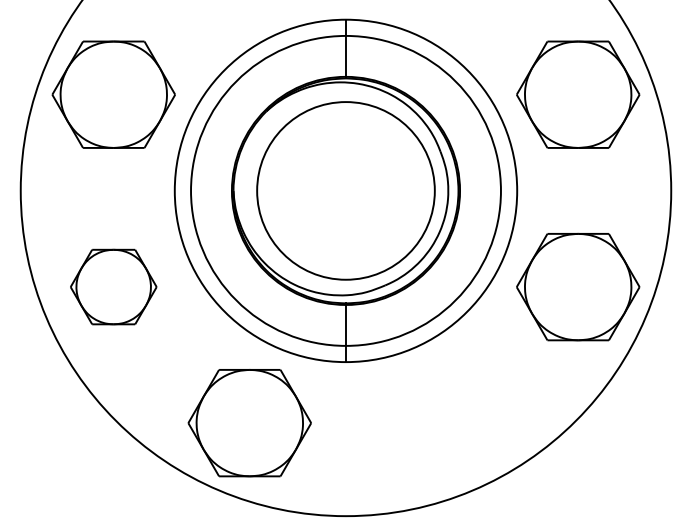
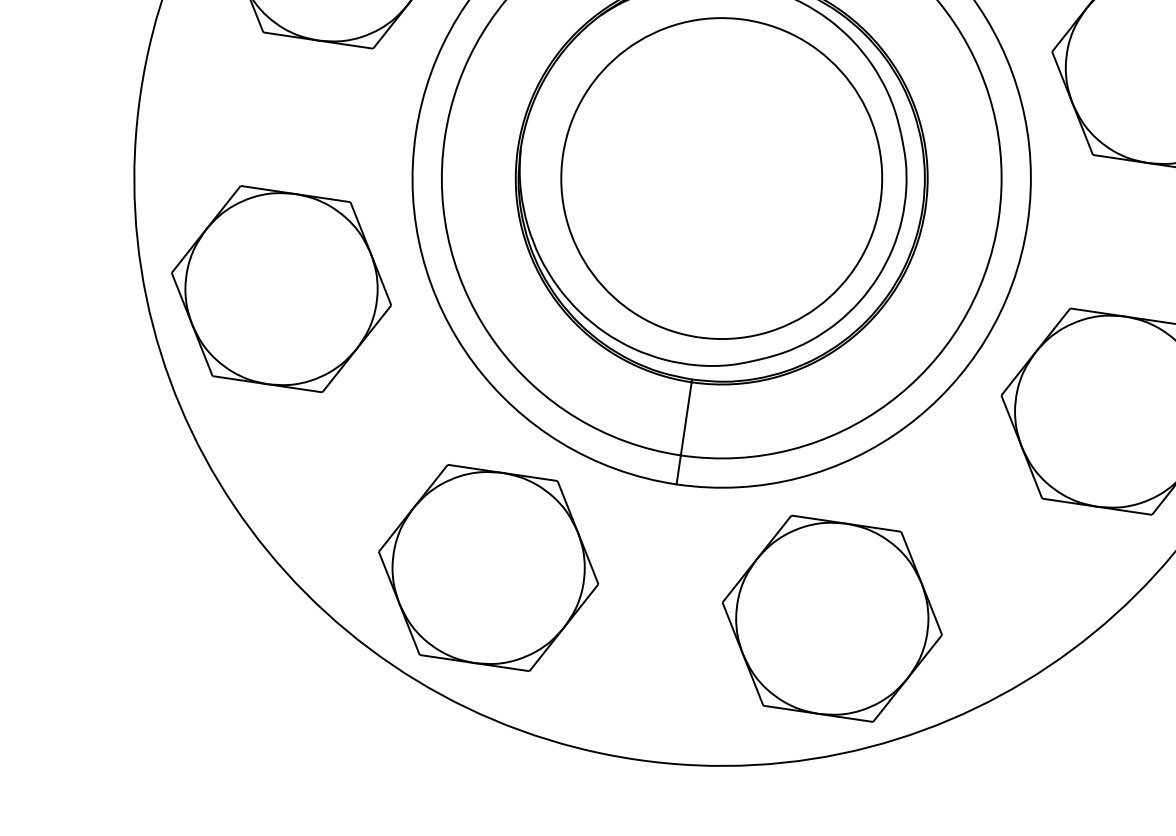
part: (113, 286) -> (281, 287), size x1.43
part: (442, 423) -> (832, 619), added

